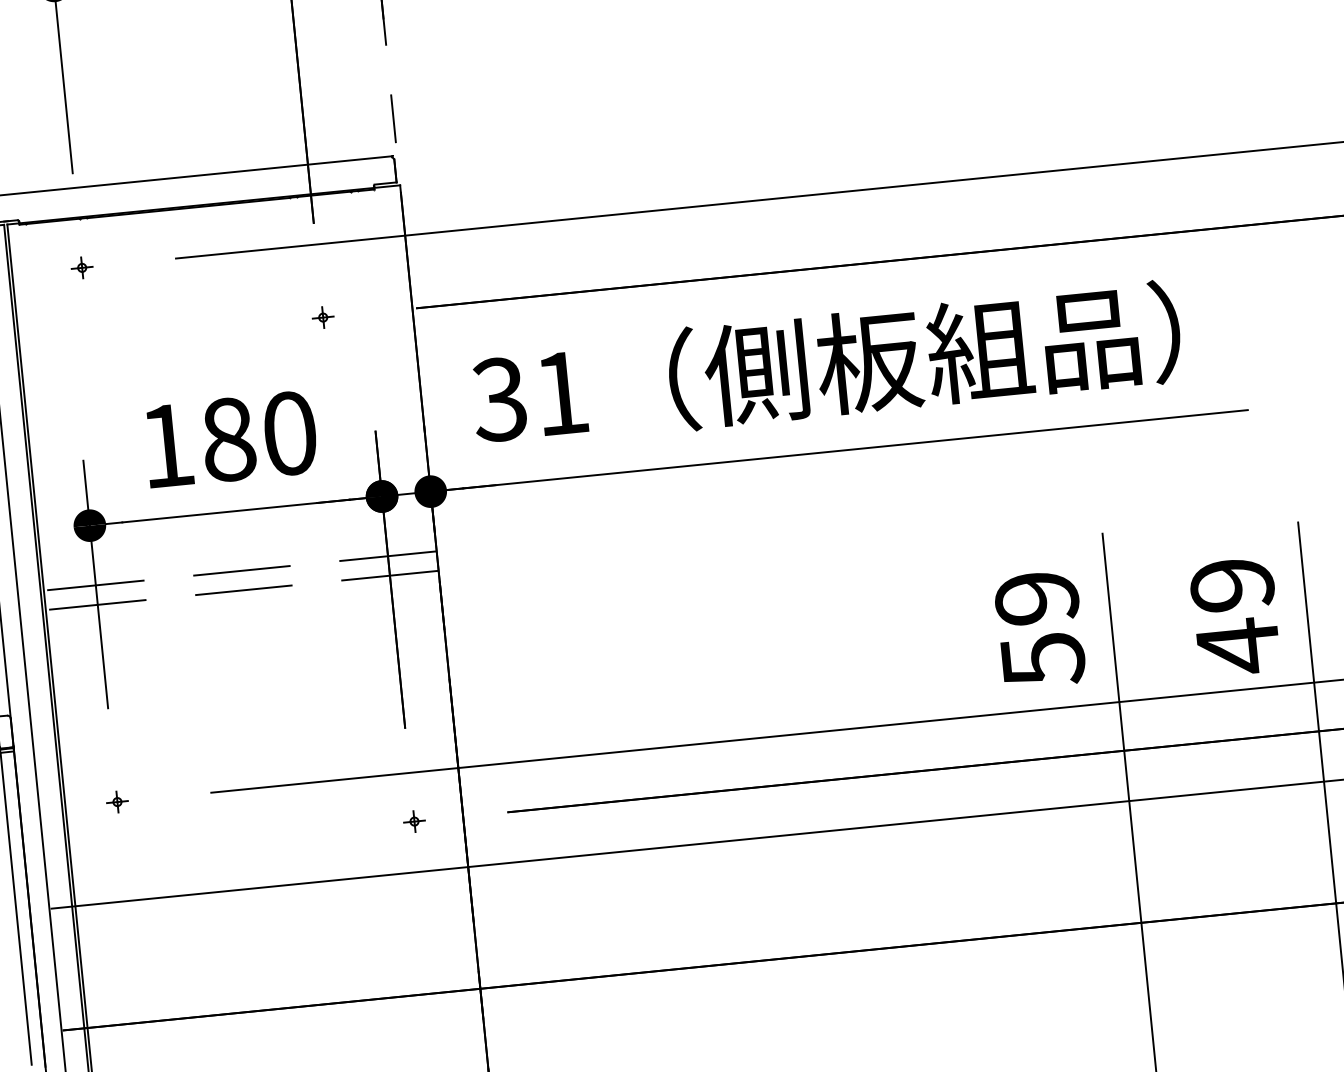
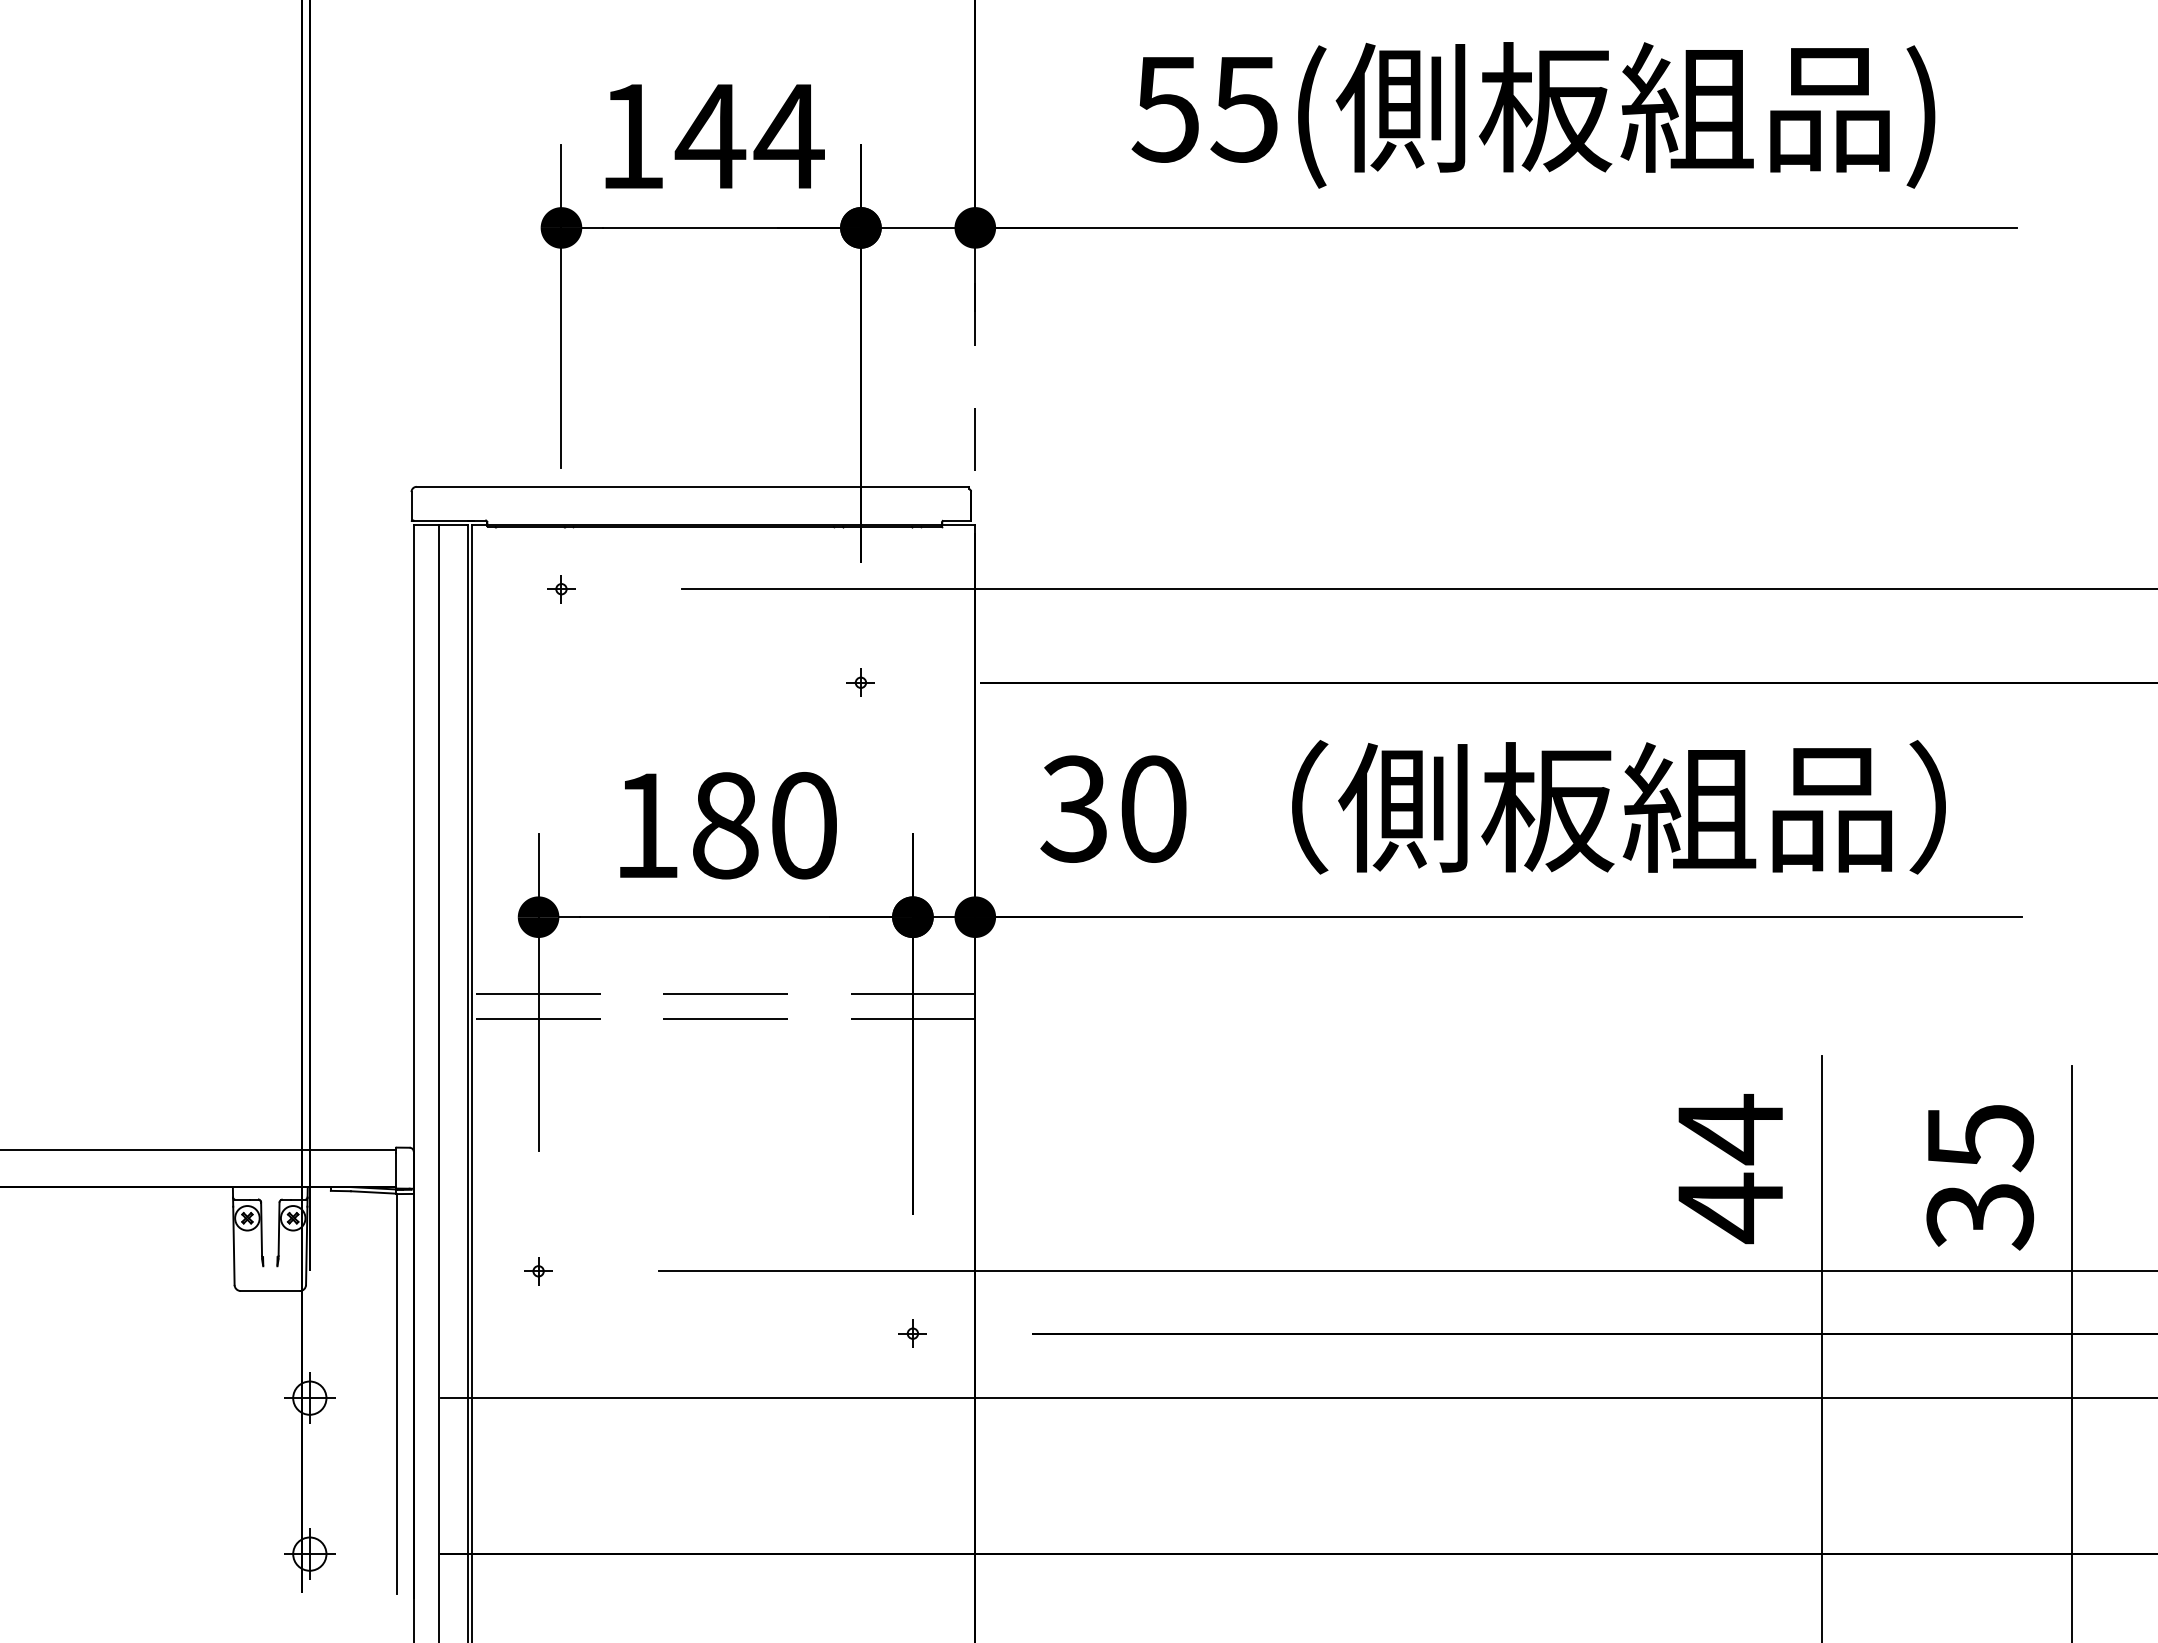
text: (561, 392) -> (1153, 808), 31 -> 30
text: (1235, 617) -> (1980, 1178), 49 -> 35
text: (1039, 629) -> (1730, 1169), 59 -> 44

